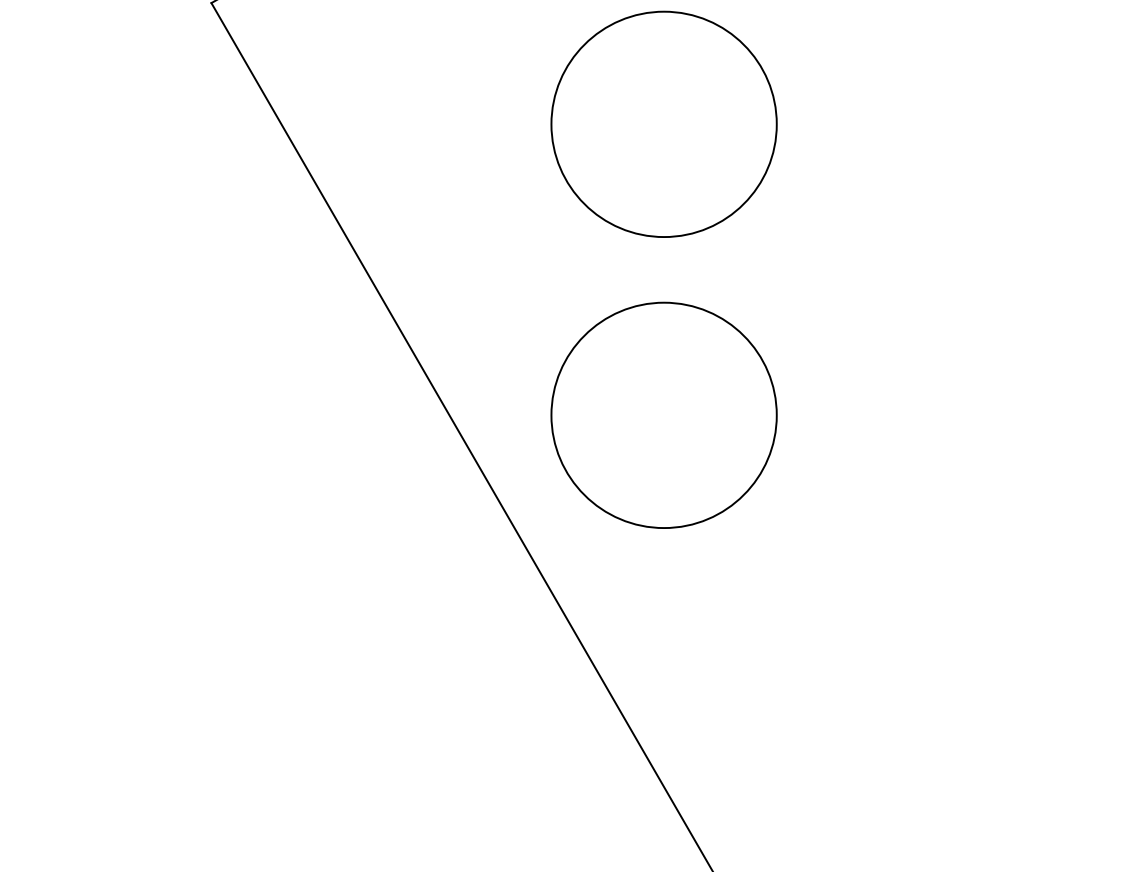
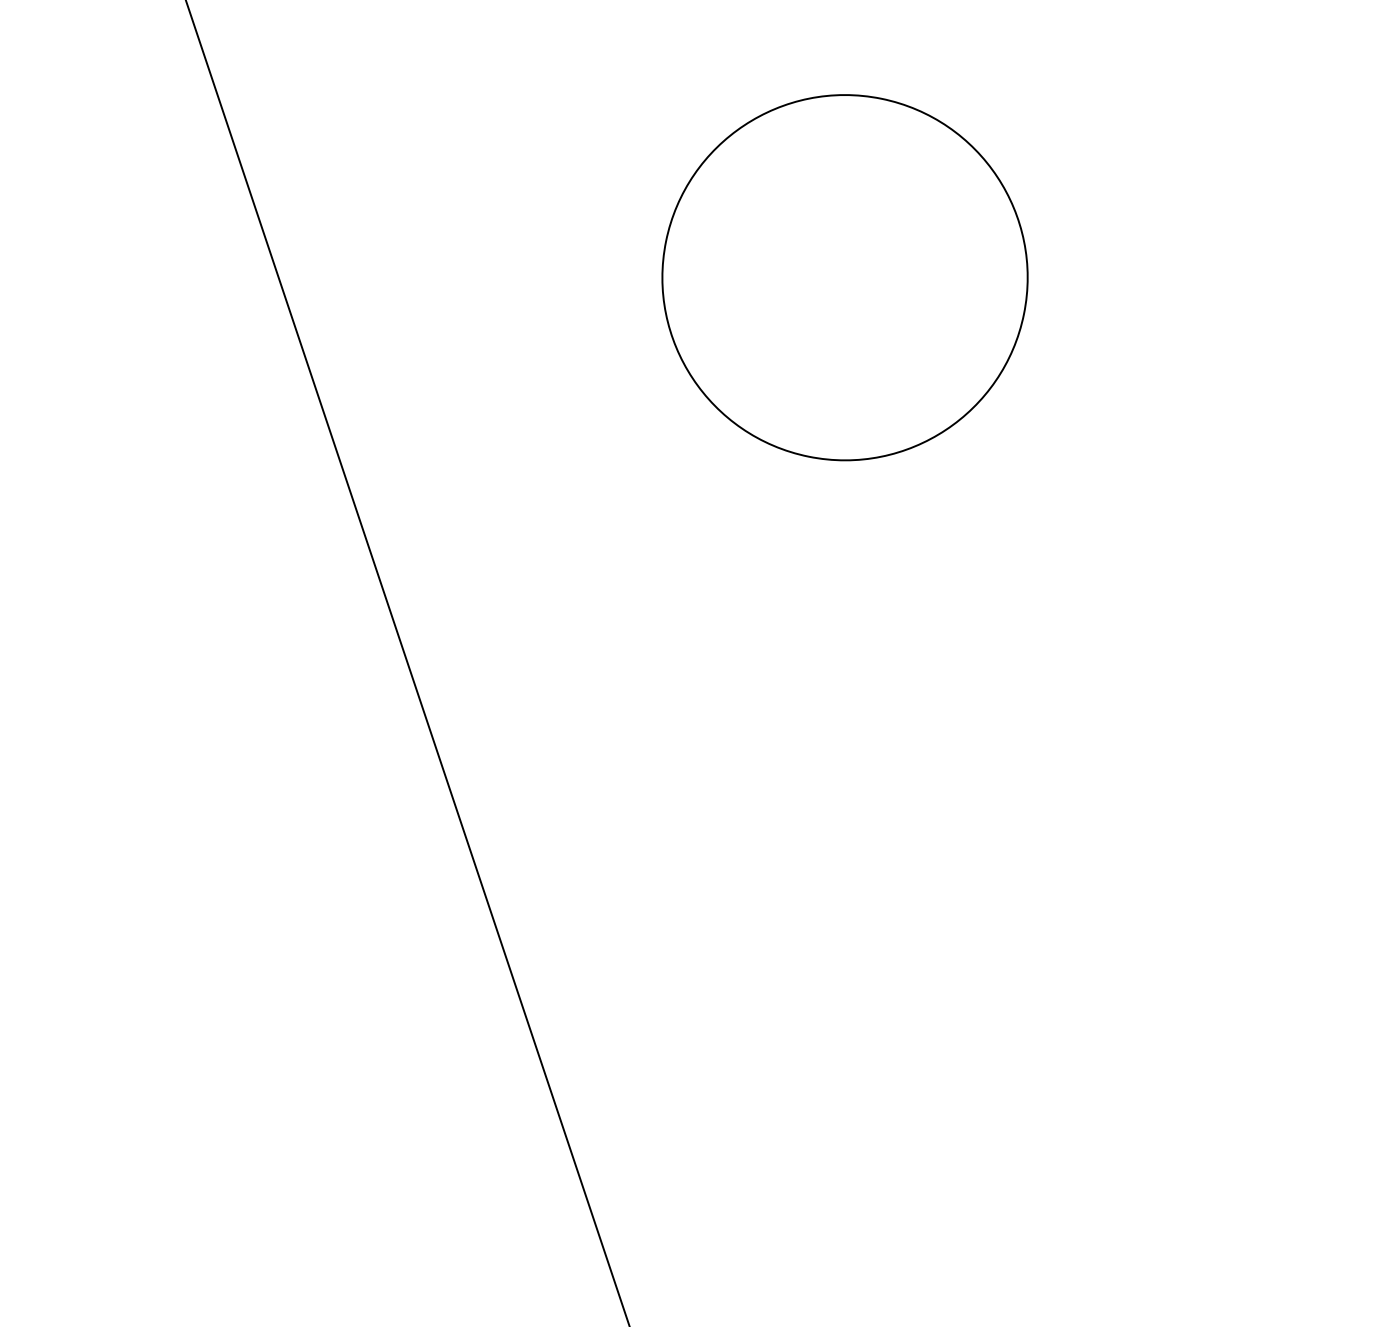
circle: (663, 414) -> (750, 738), removed

